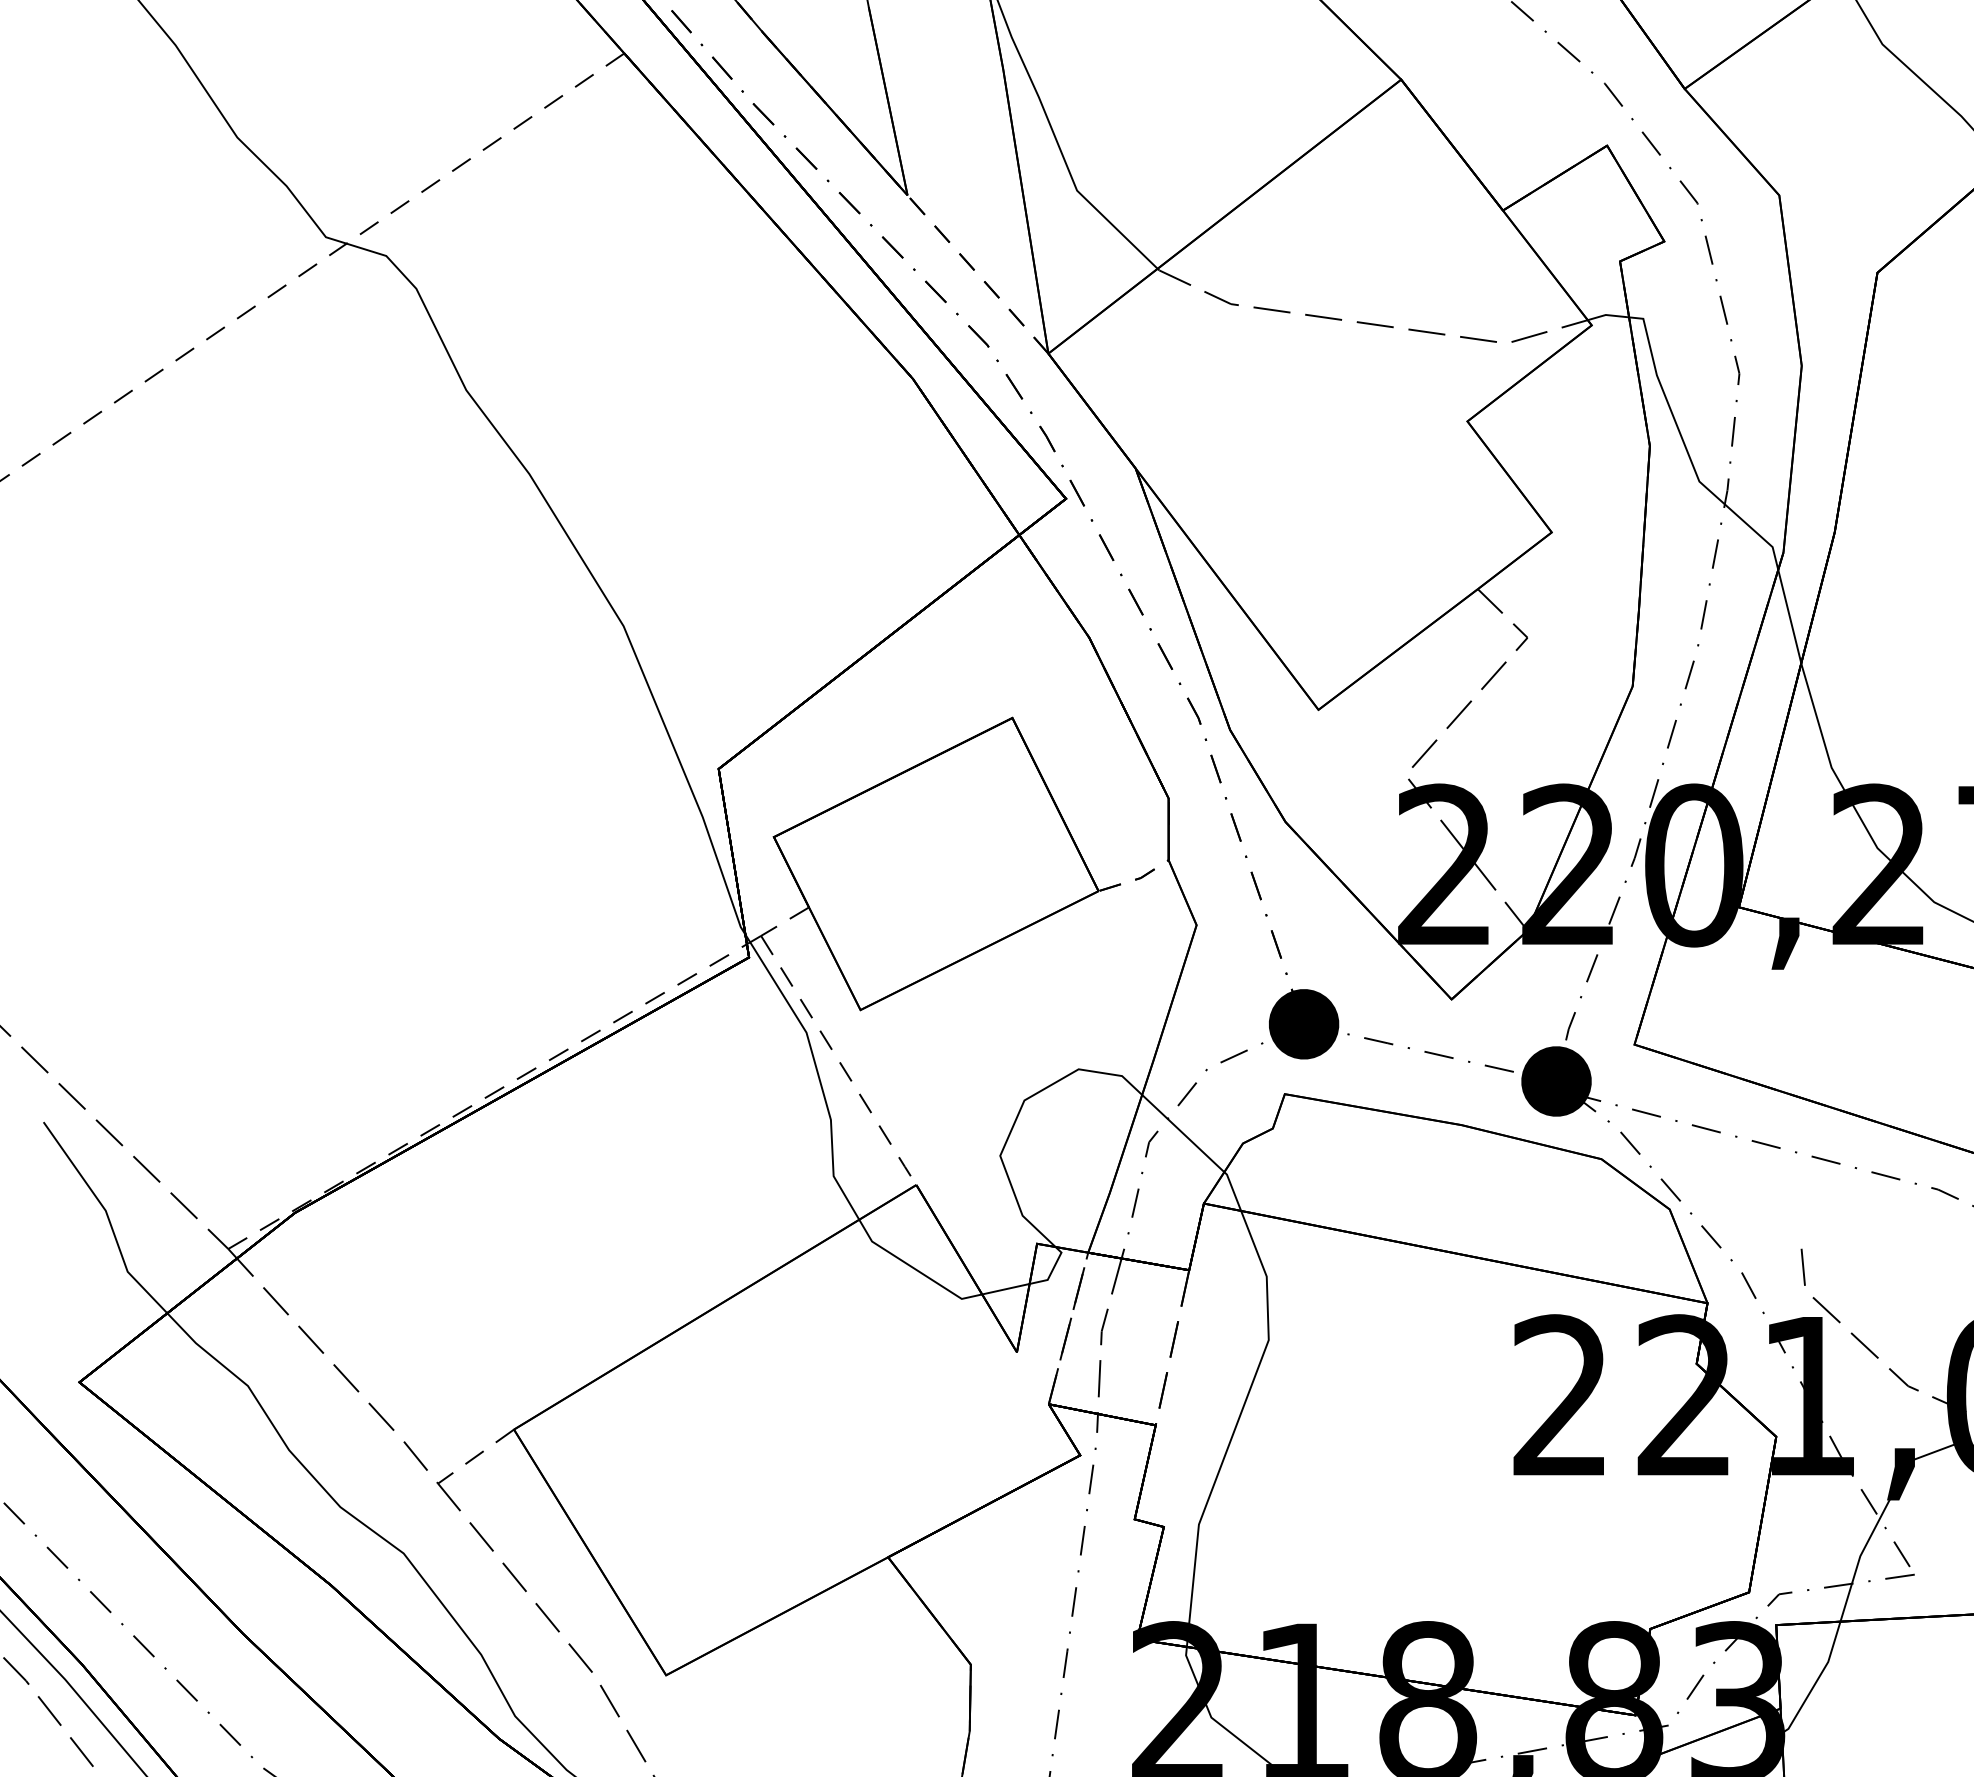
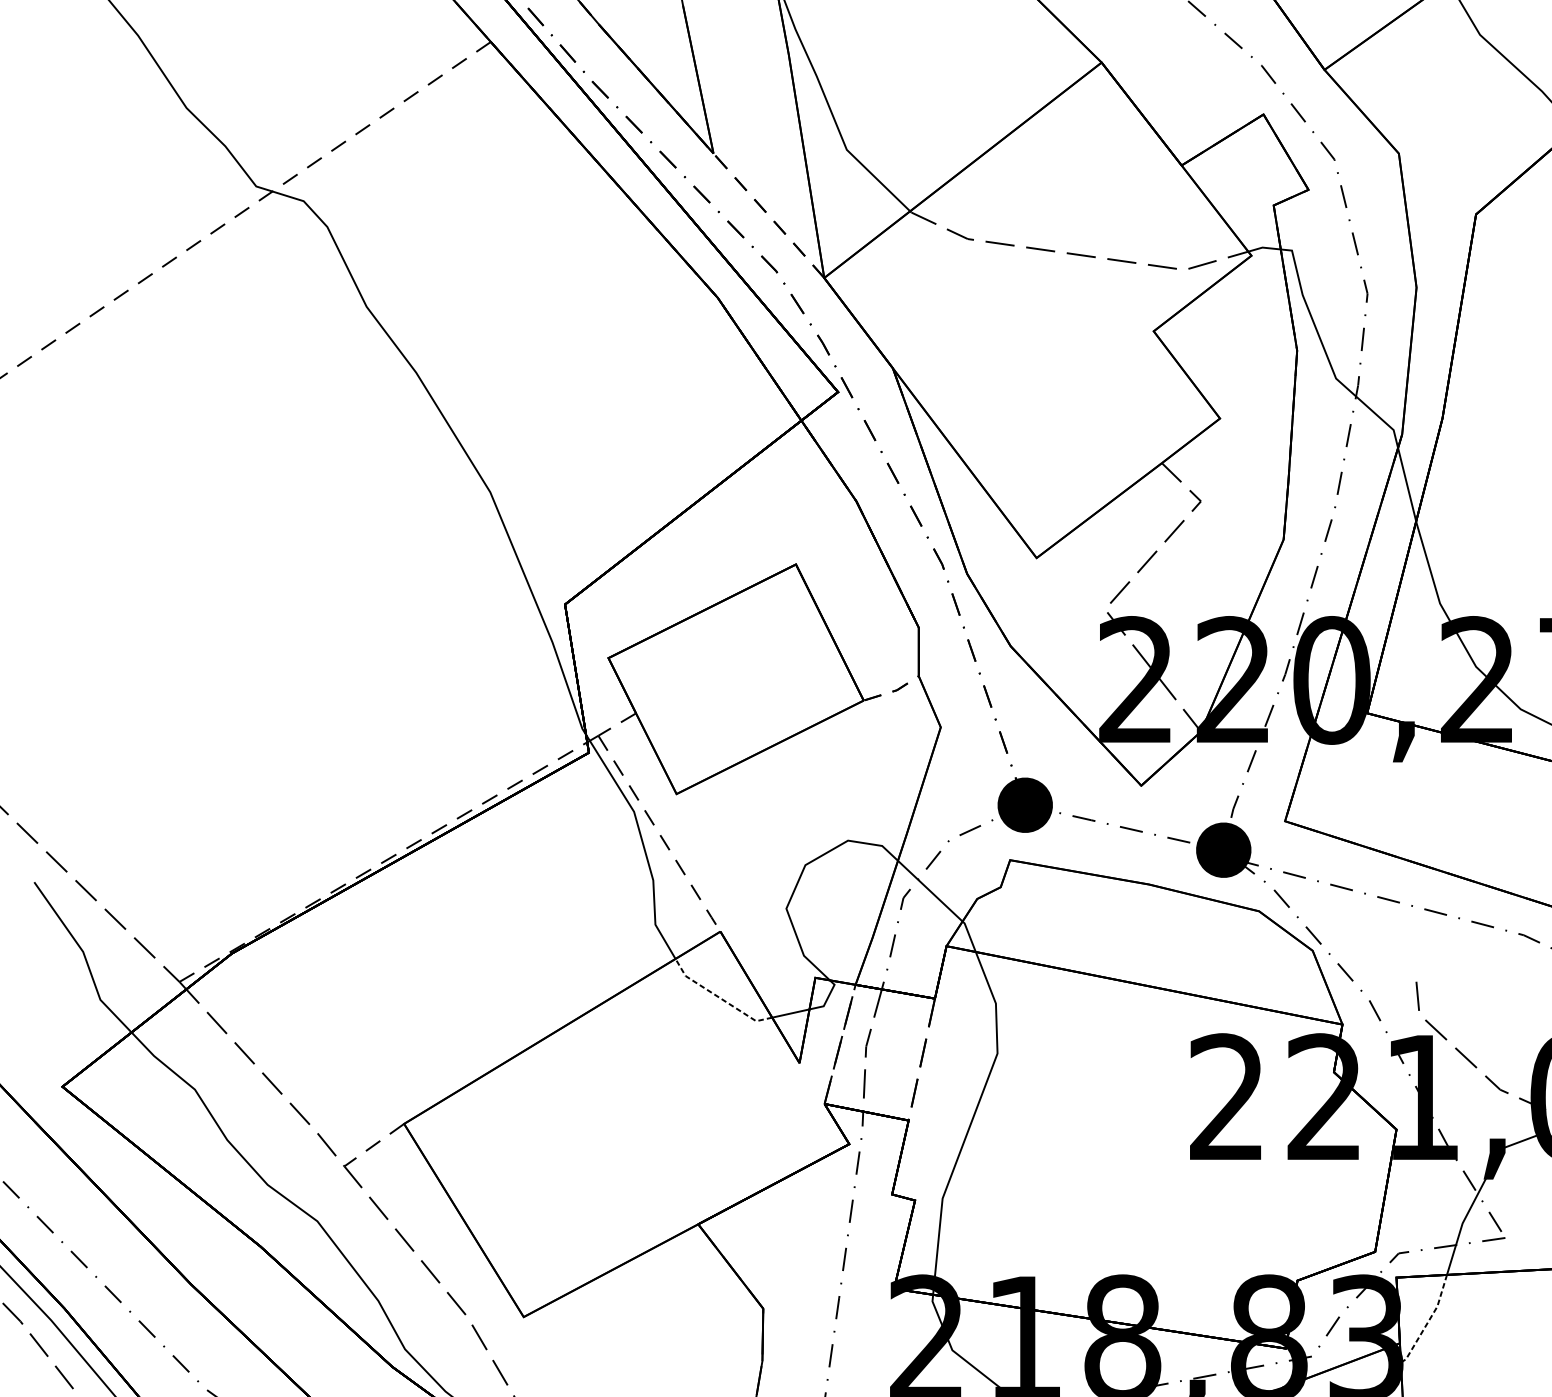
line: (914, 1268) -> (719, 997), solid -> dashed
line: (1817, 1680) -> (1428, 1321), solid -> dashed

